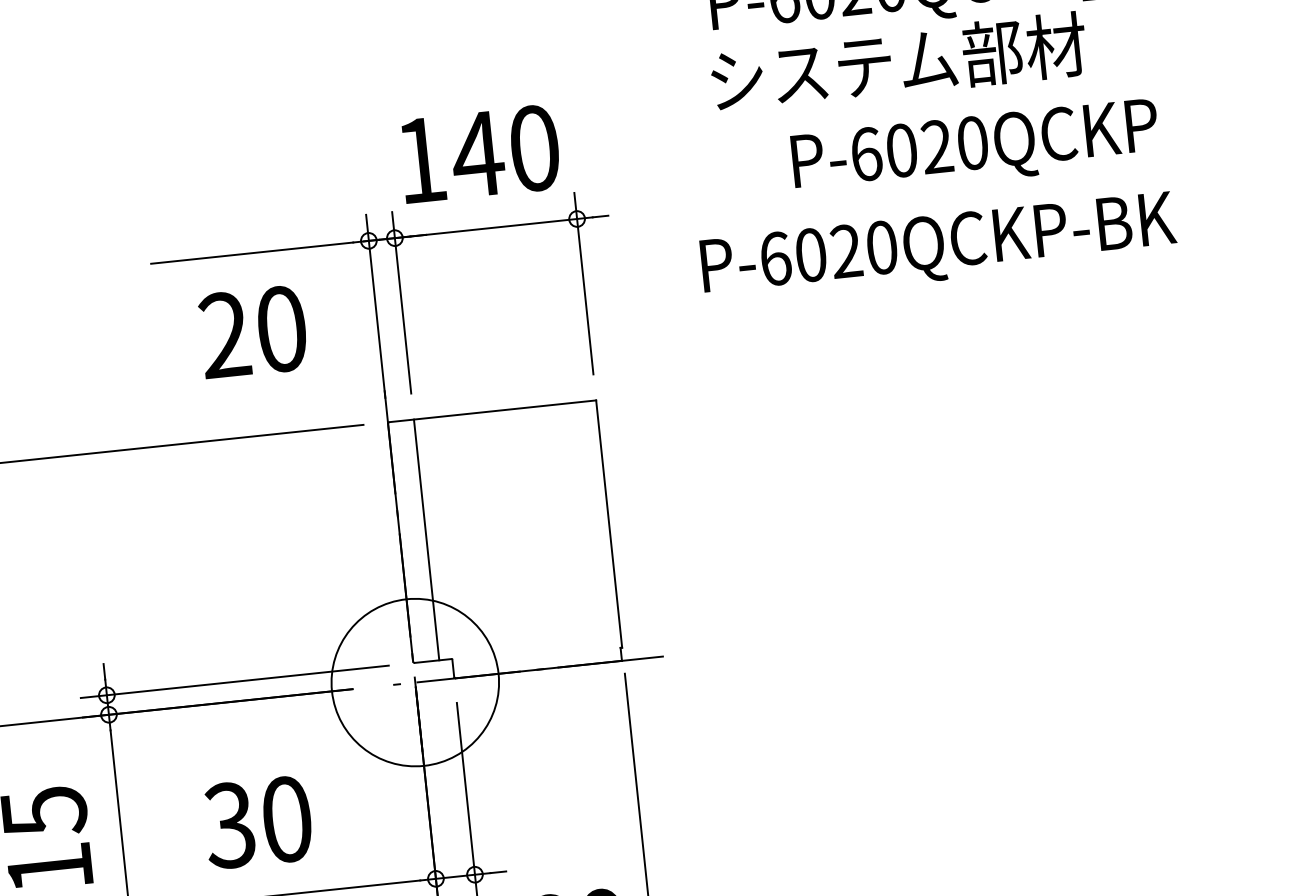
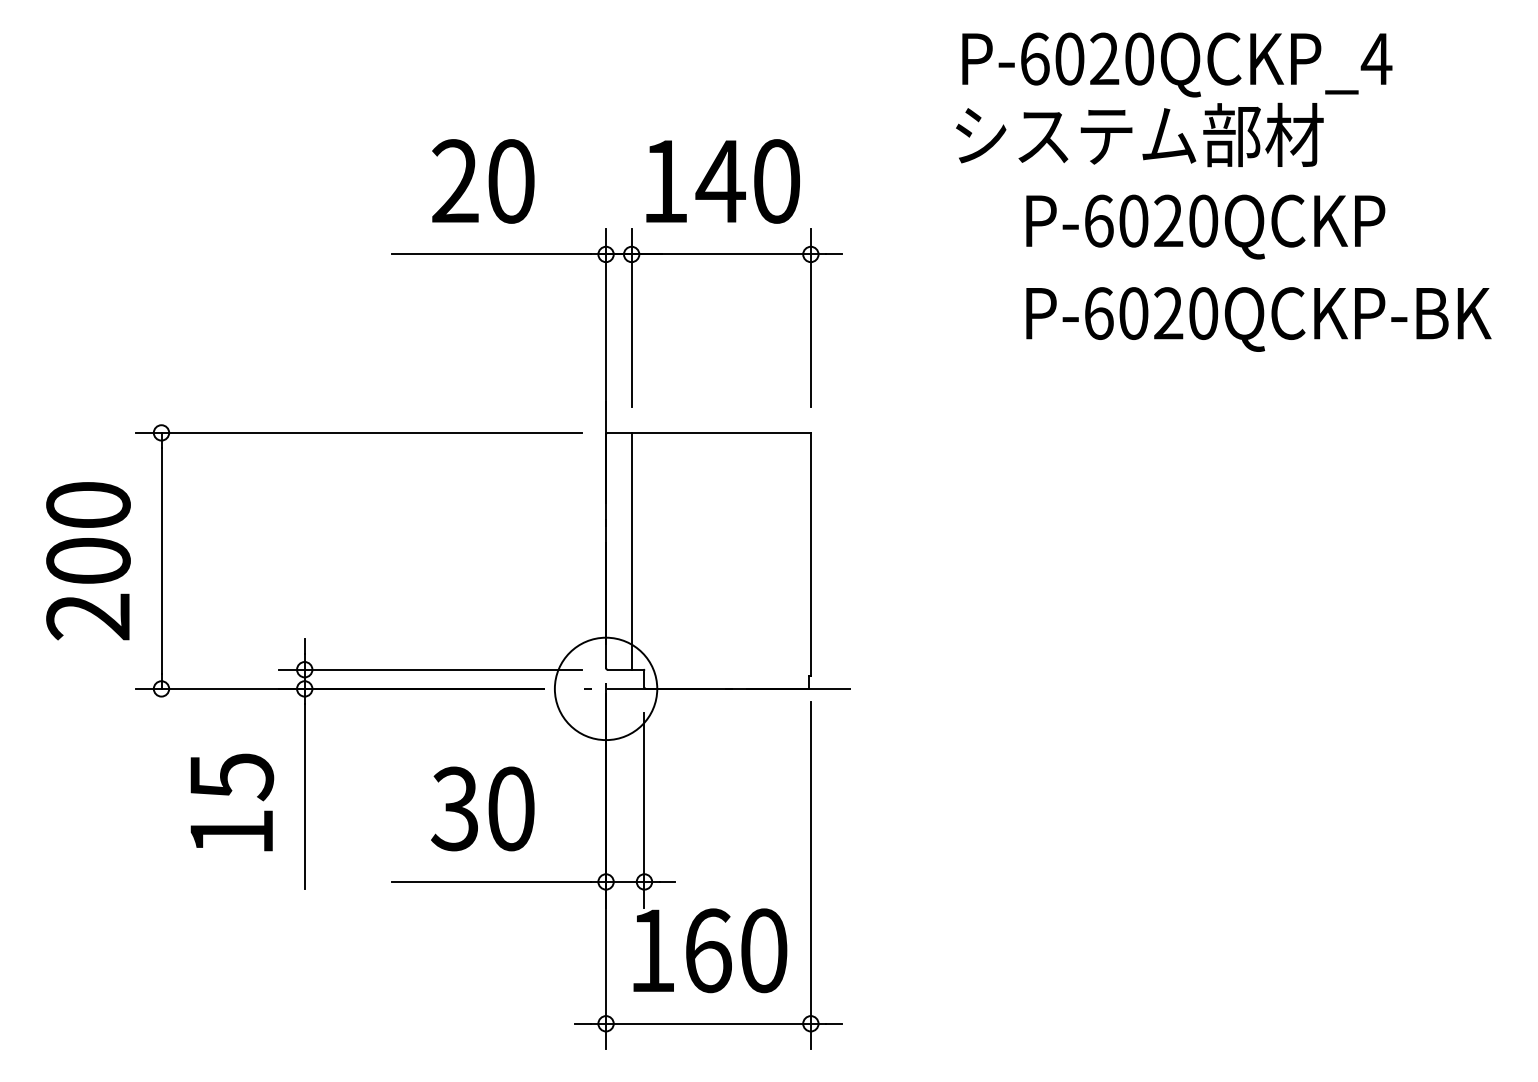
text: (938, 247) -> (1258, 319), moved
text: (253, 332) -> (483, 181), moved
circle: (414, 682) -> (605, 688), size x0.62
text: (257, 822) -> (482, 808), moved

